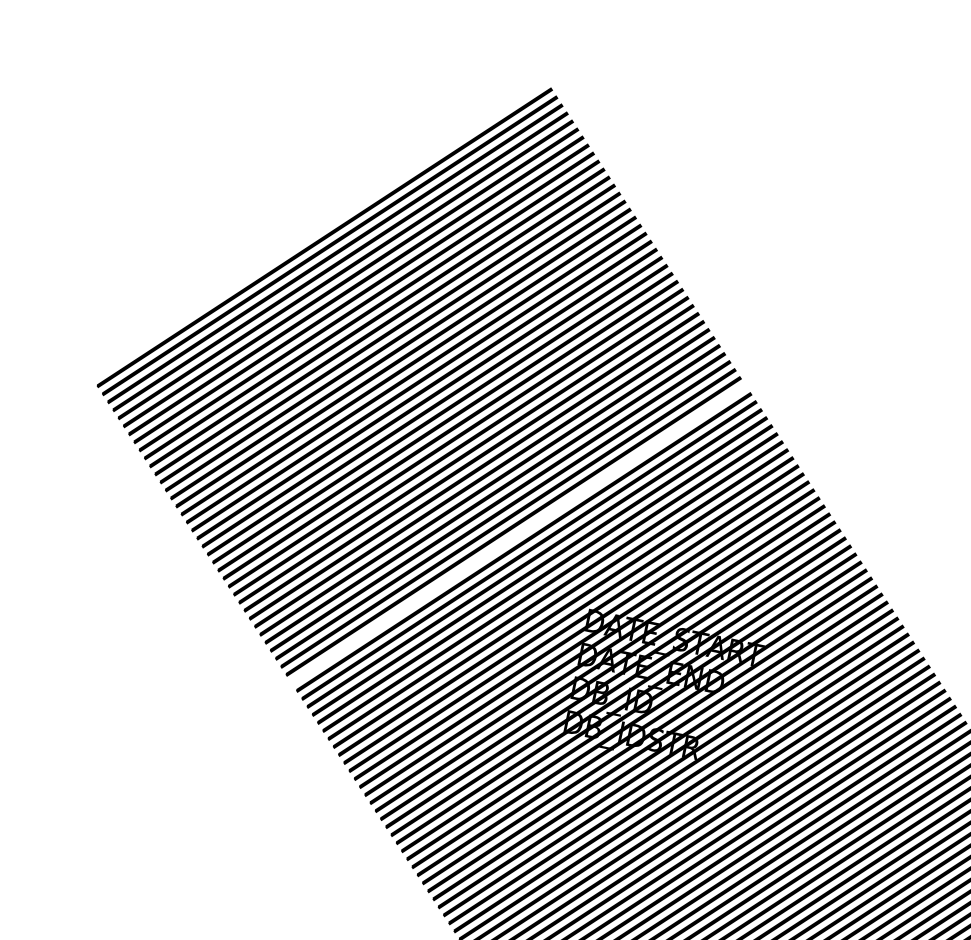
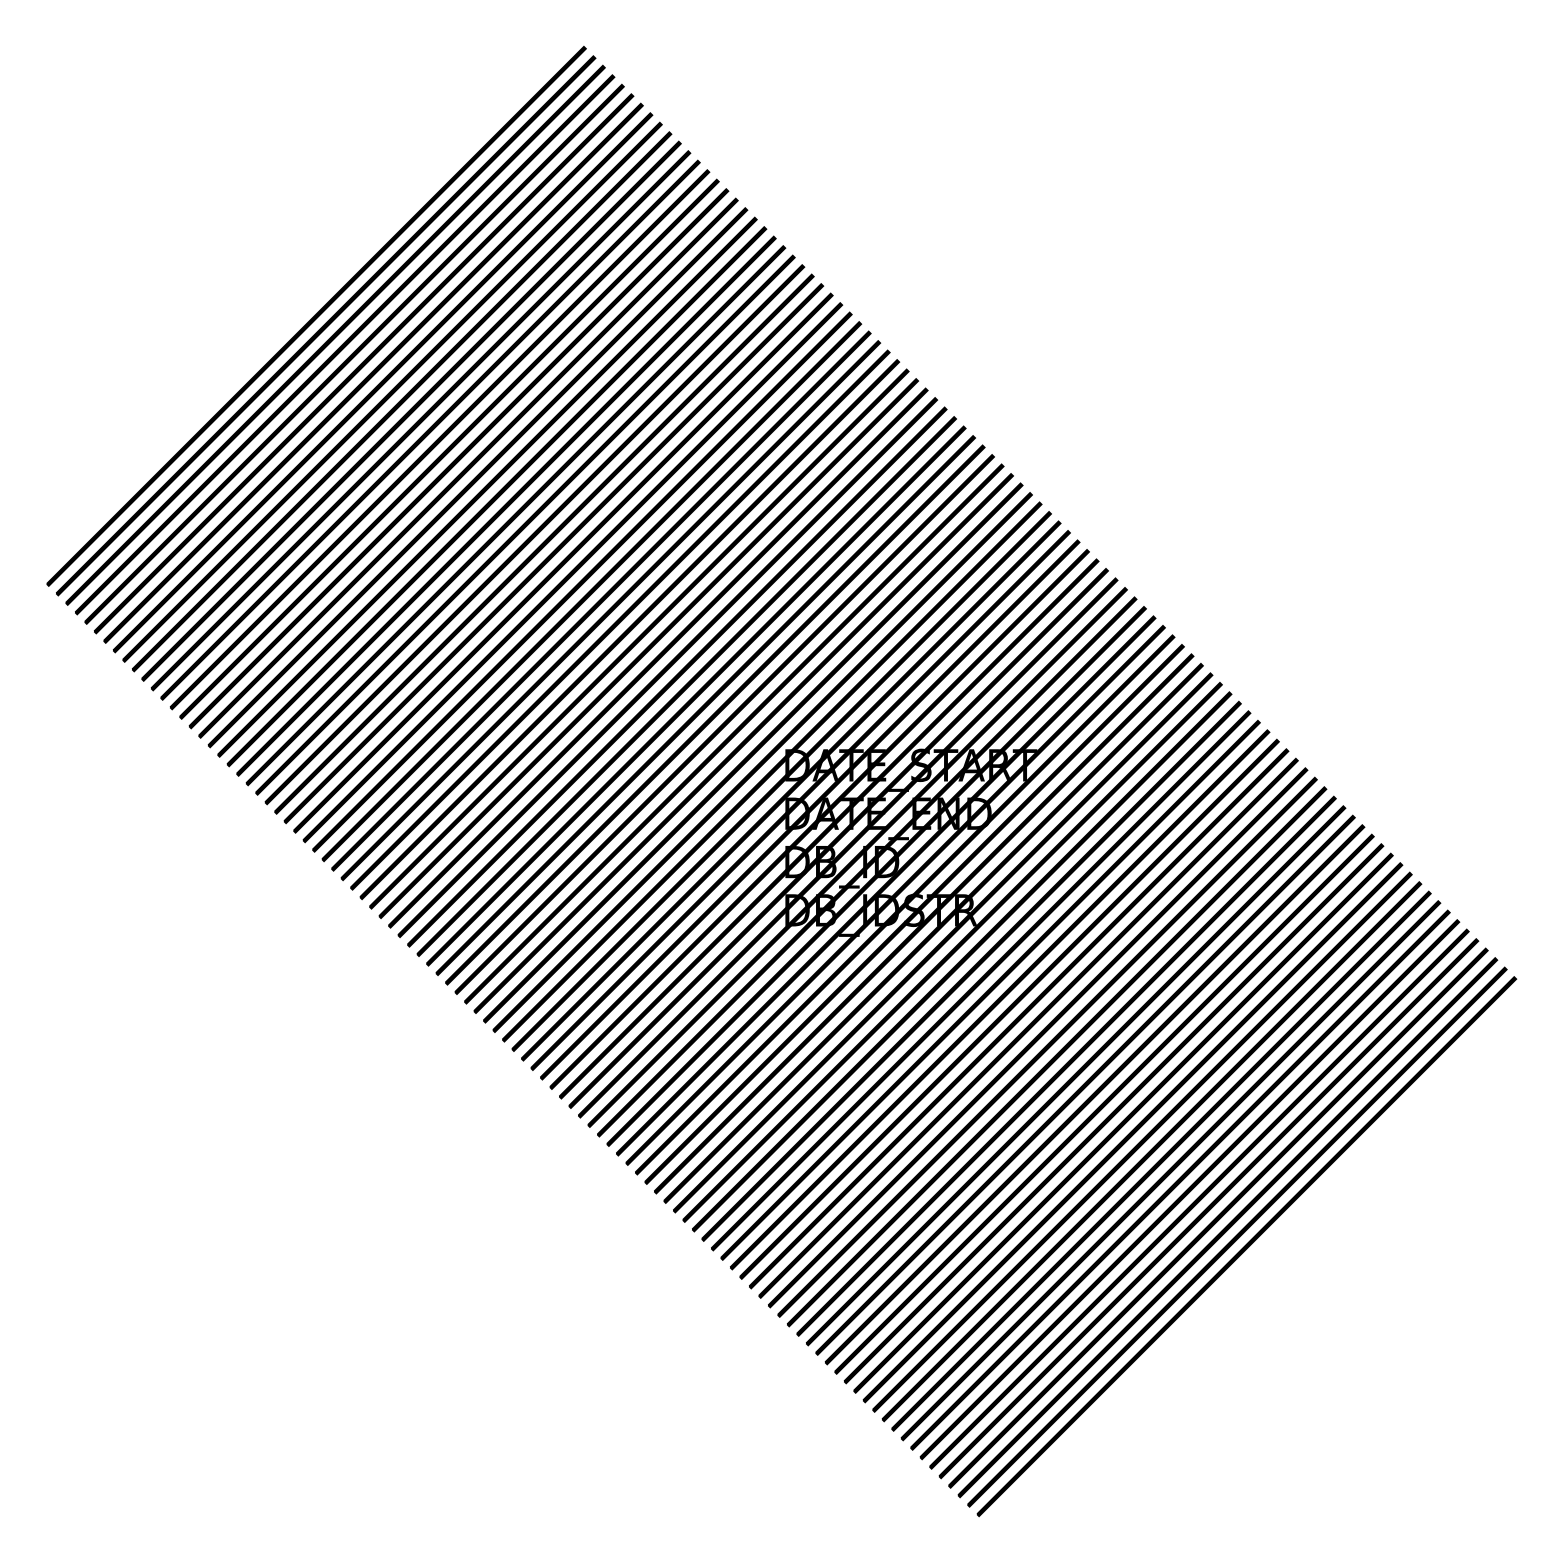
line: (518, 534) -> (667, 667), added

